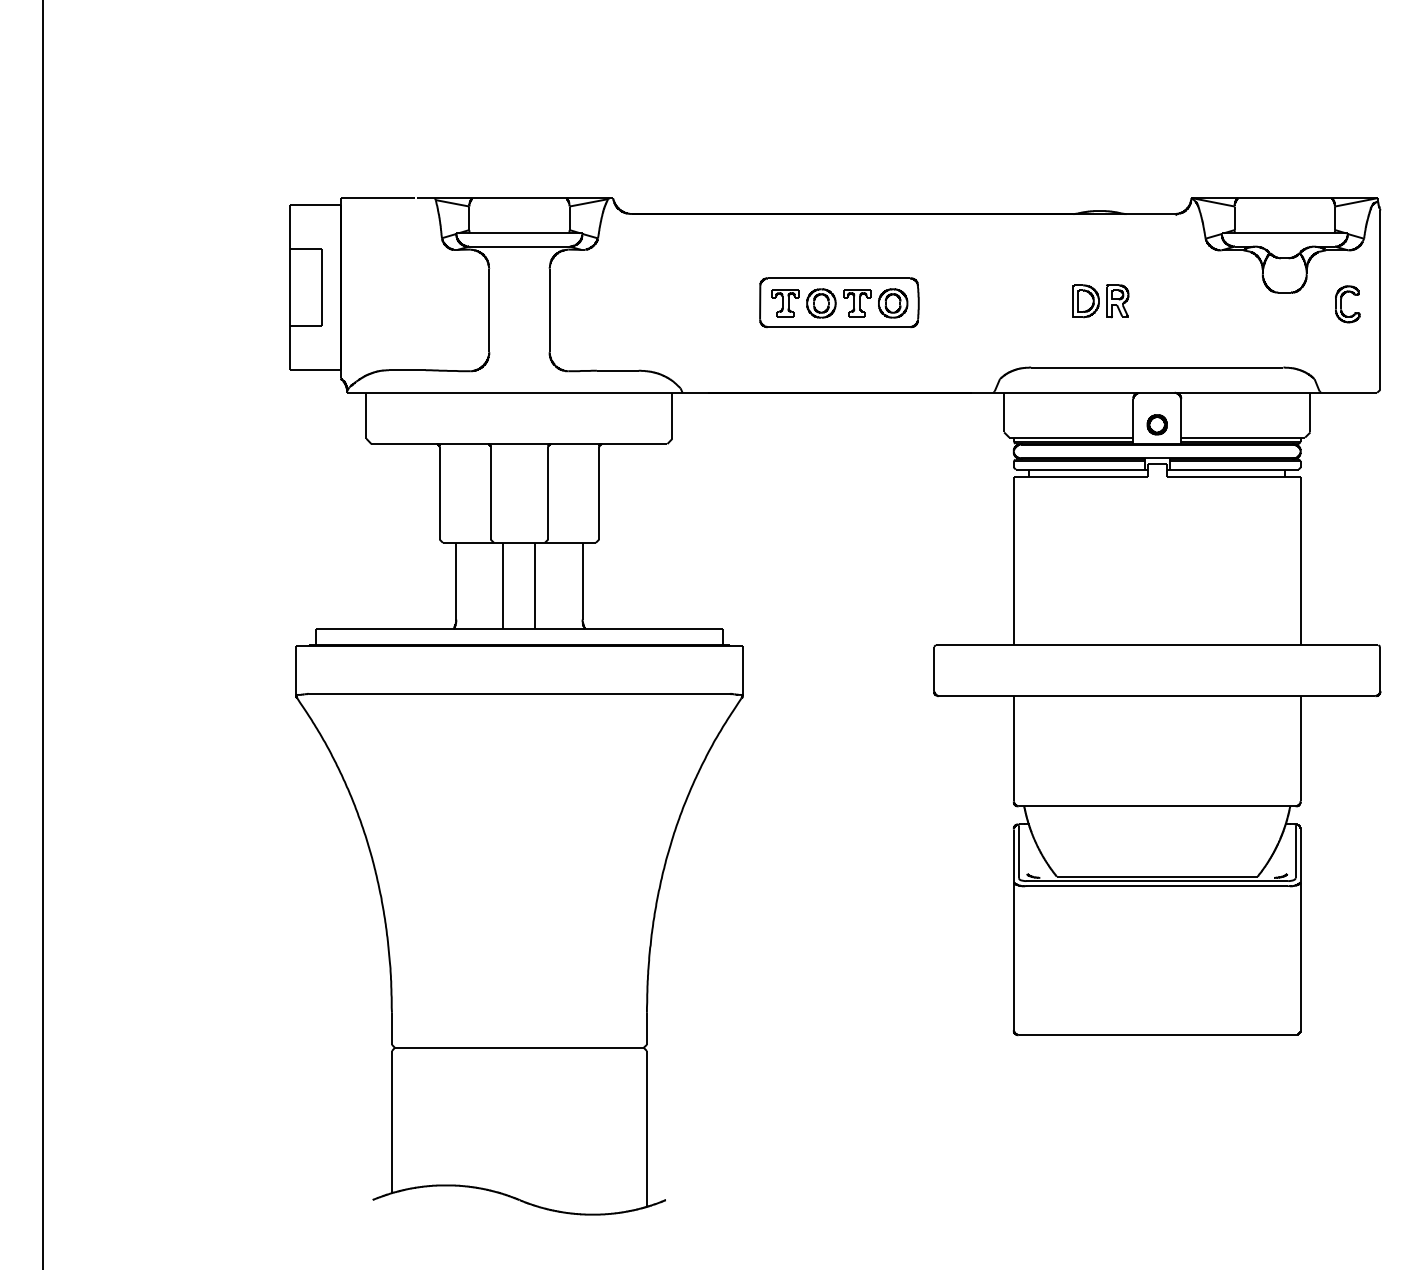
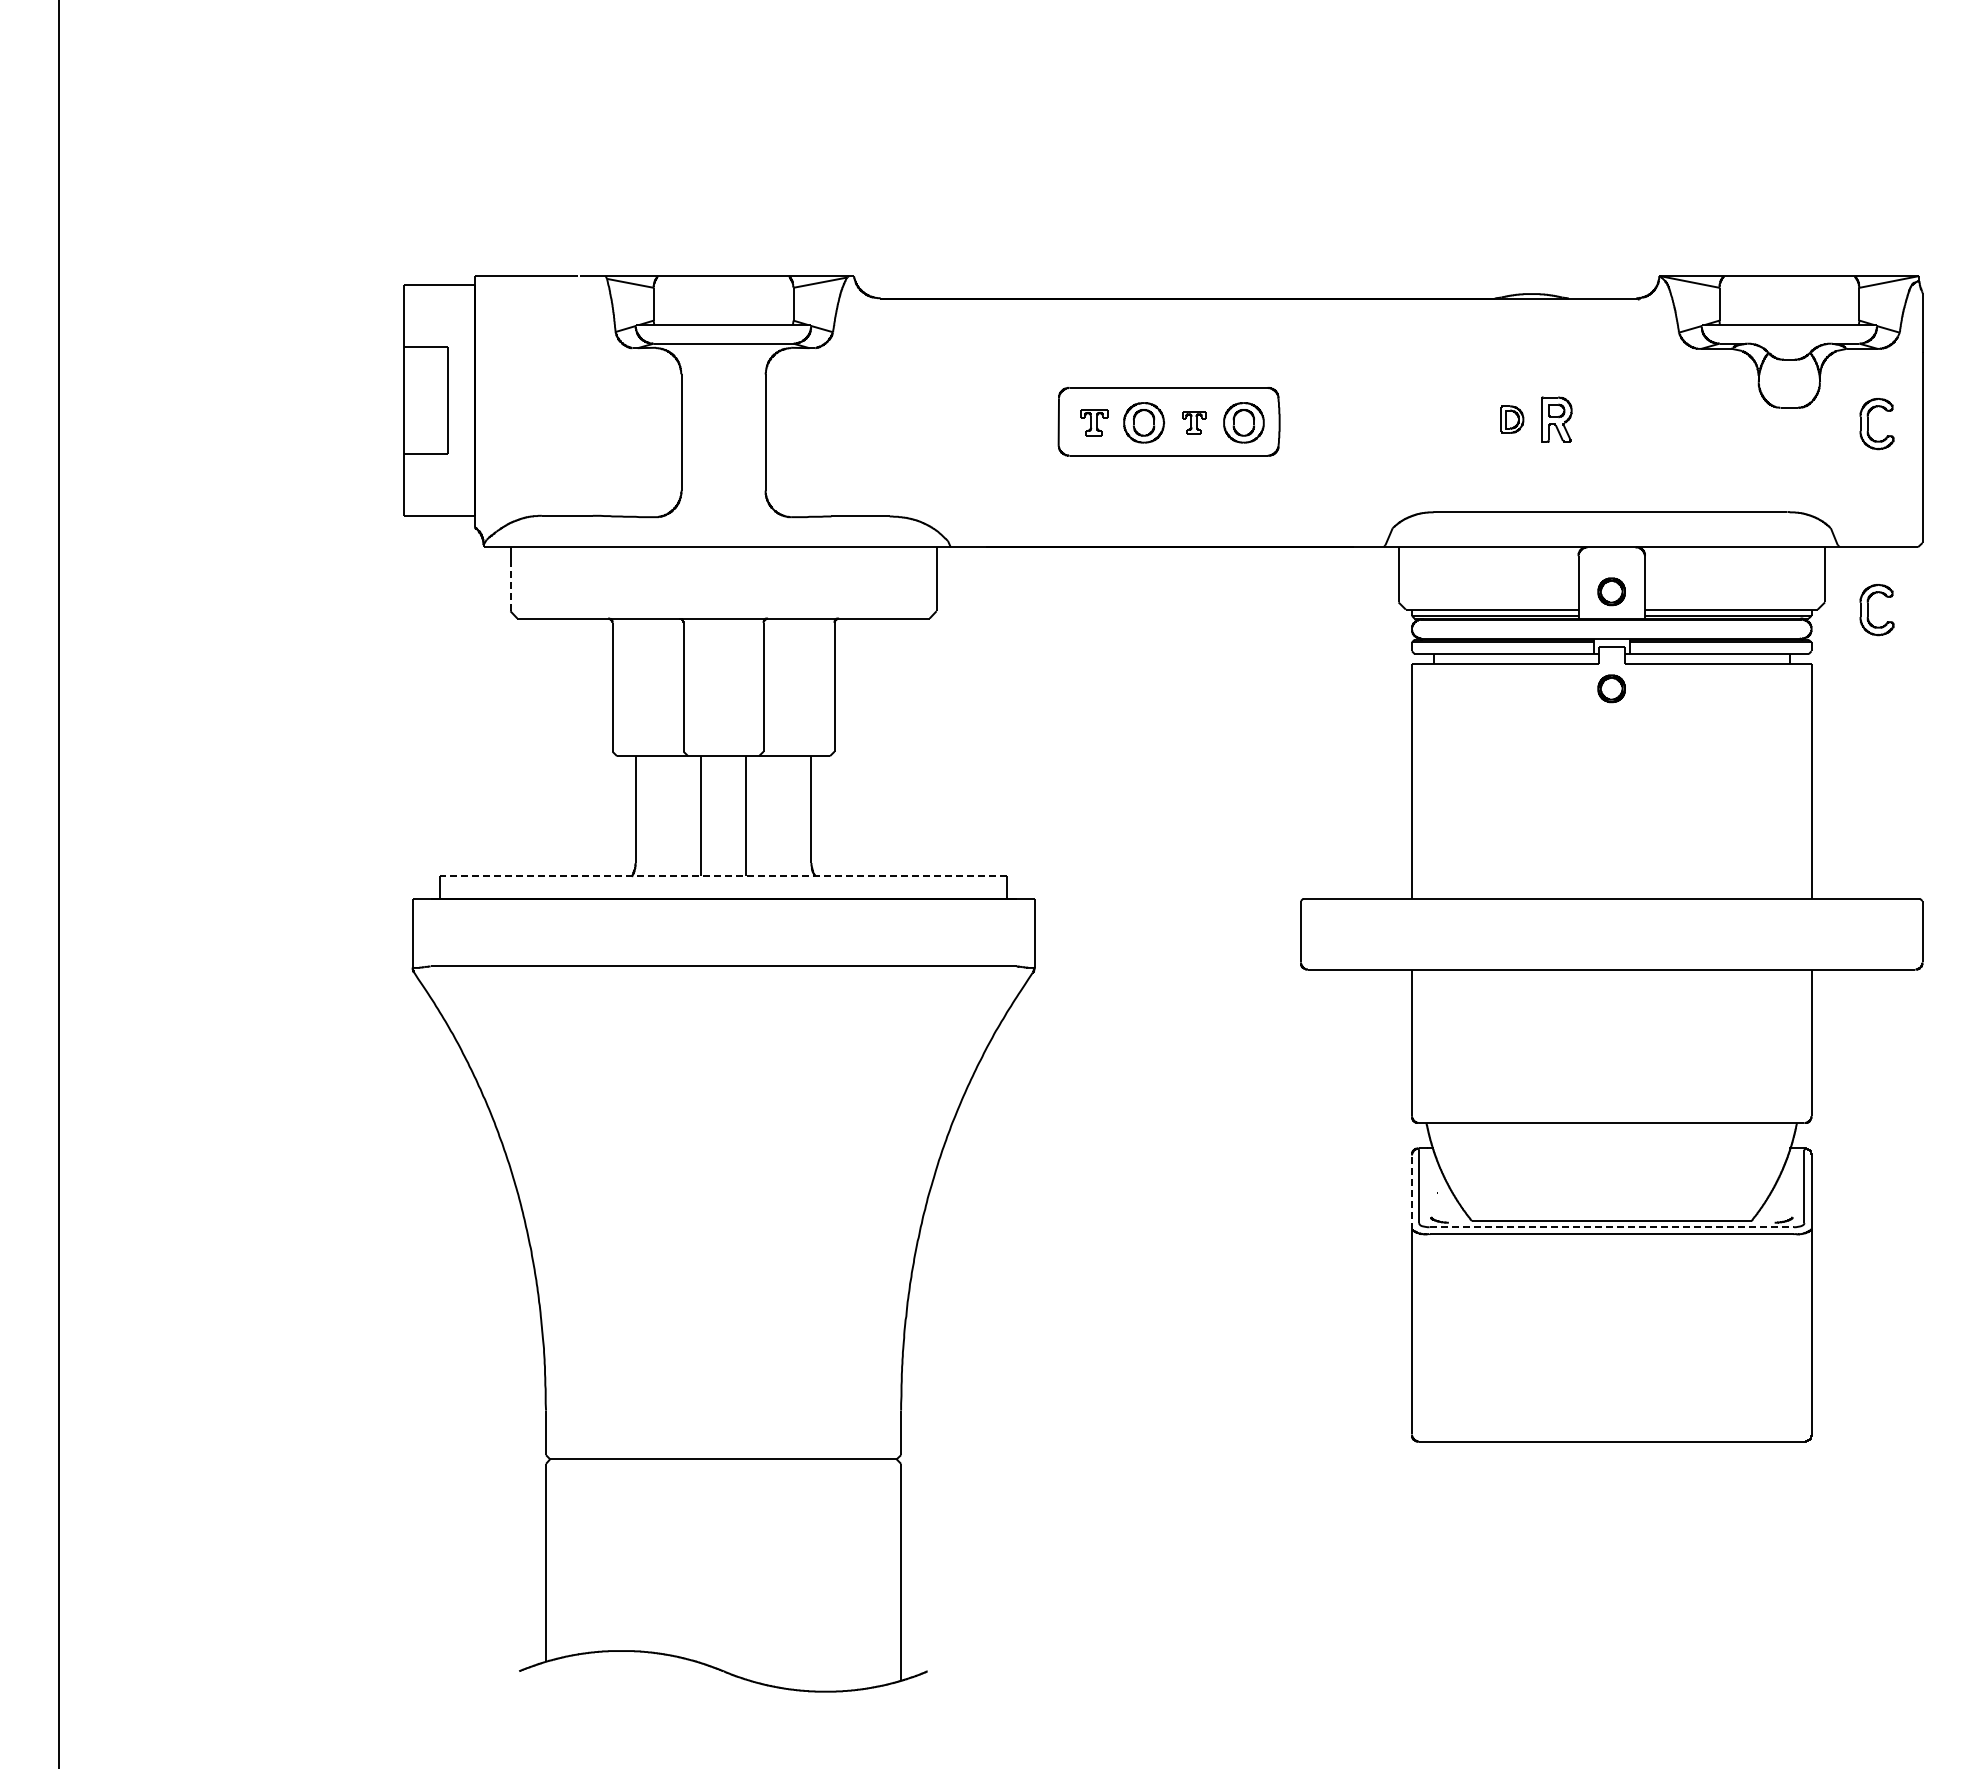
part: (1085, 301) -> (1512, 419), size x0.6
part: (785, 303) -> (1093, 422), size x0.7
part: (856, 303) -> (1193, 422), size x0.6
line: (366, 420) -> (510, 585), solid -> dashed
part: (1341, 438) -> (1868, 610), added
part: (1157, 494) -> (1611, 688), added
line: (519, 629) -> (723, 876), solid -> dashed
line: (1014, 856) -> (1412, 1192), solid -> dashed
line: (1157, 881) -> (1612, 1227), solid -> dashed

